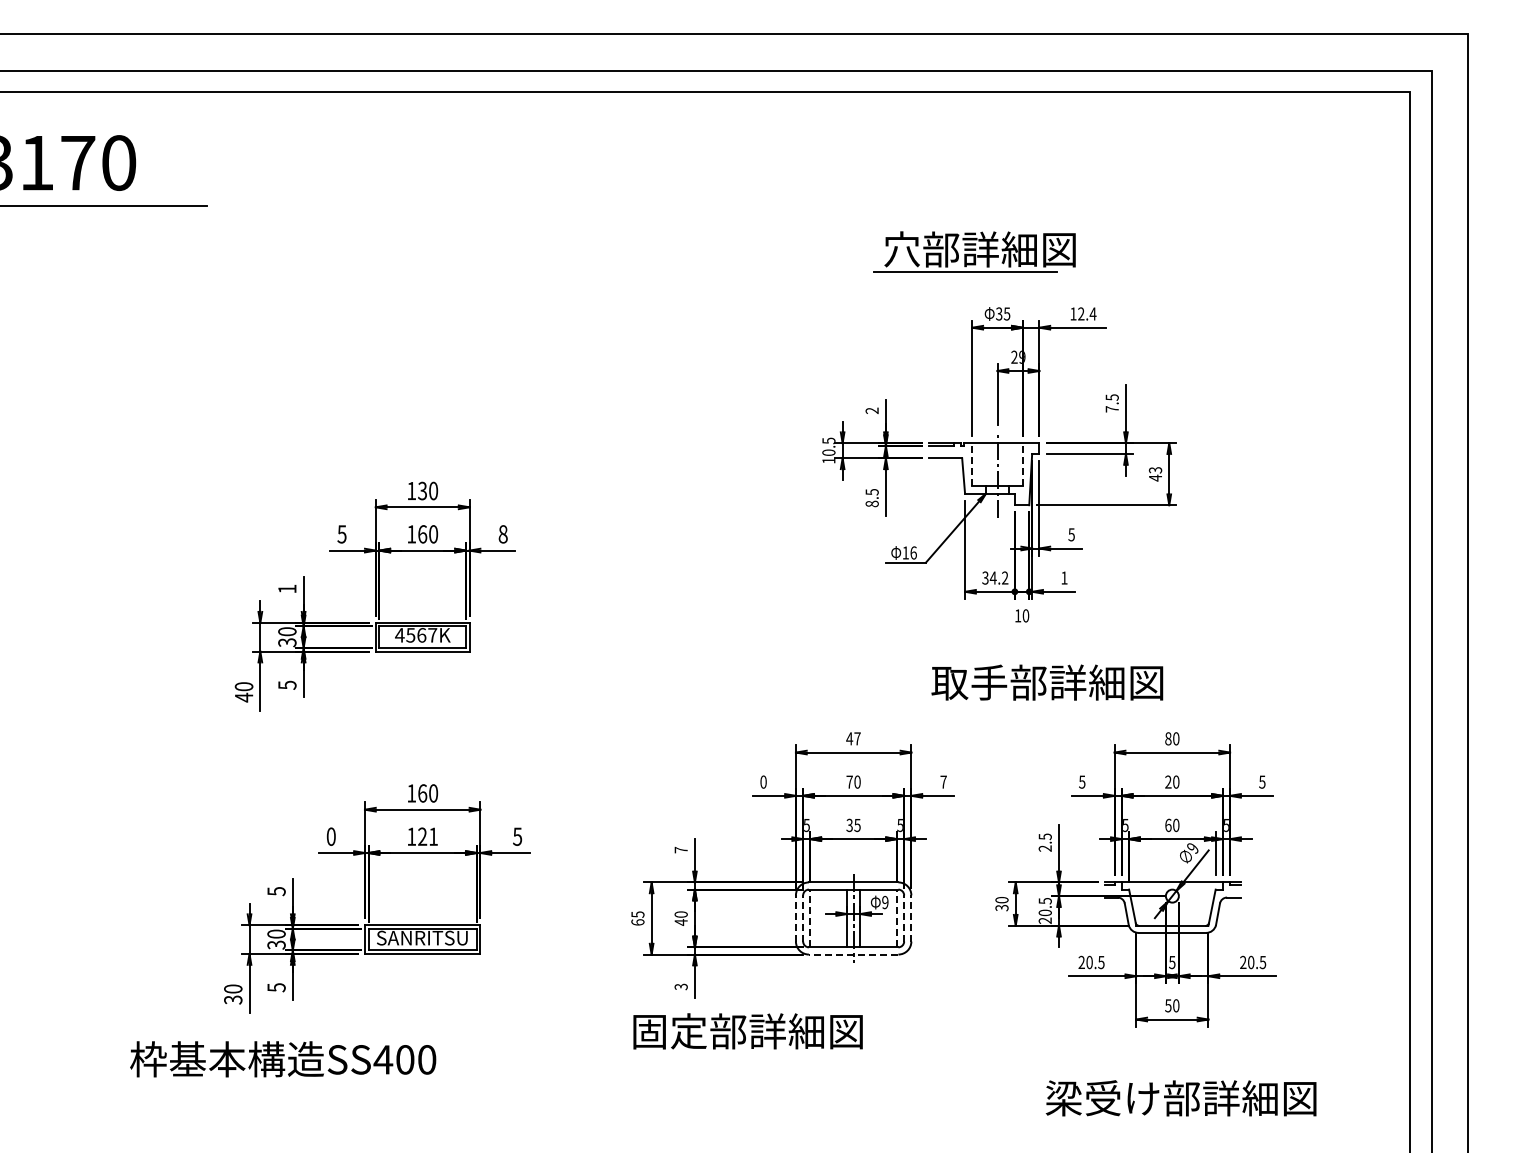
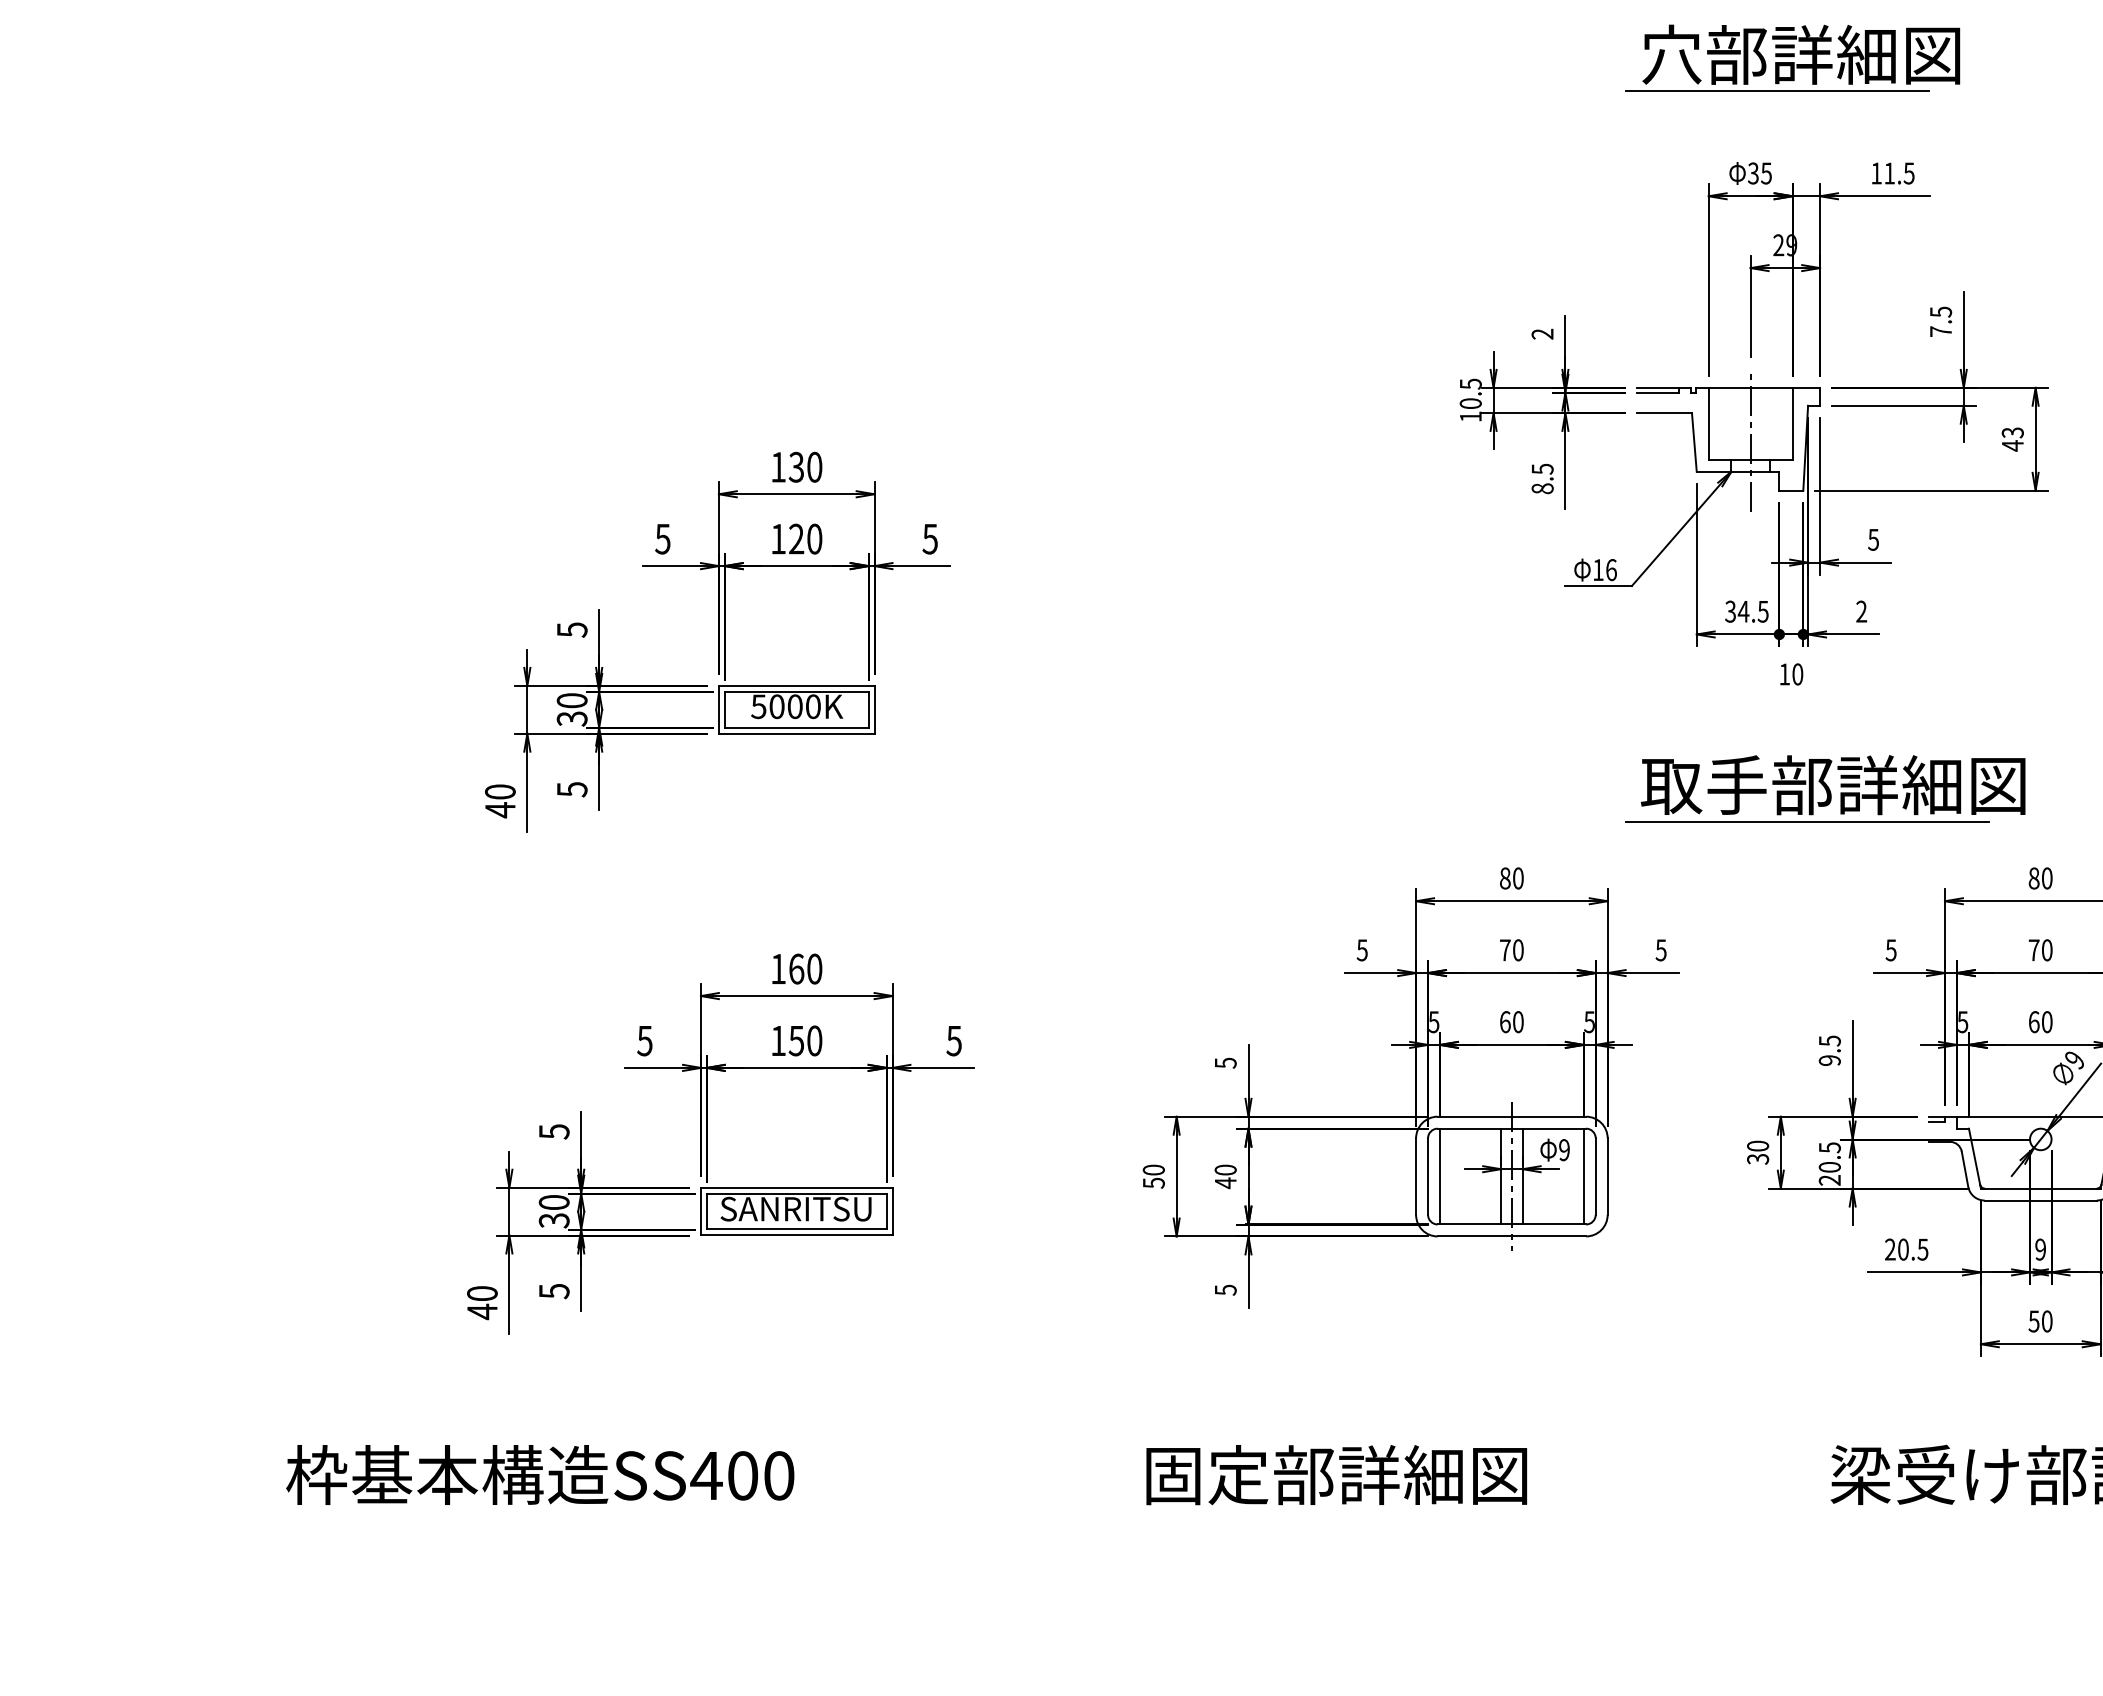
part: (974, 251) -> (1792, 58), moved
text: (1087, 313) -> (1899, 172), 12.4 -> 11.5
line: (972, 464) -> (1709, 423), dashed -> solid
line: (1022, 464) -> (1792, 423), dashed -> solid
text: (422, 534) -> (796, 539), 160 -> 120
text: (502, 534) -> (929, 539), 8 -> 5
text: (1005, 577) -> (1763, 610), 34.2 -> 34.5
text: (1064, 577) -> (1861, 610), 1 -> 2
text: (287, 588) -> (572, 628), 1 -> 5
text: (416, 635) -> (786, 706), 4567K -> 5000K
line: (1031, 704) -> (1806, 821), added
text: (853, 738) -> (1511, 877), 47 -> 80
text: (763, 781) -> (1362, 949), 0 -> 5
text: (943, 781) -> (1660, 949), 7 -> 5
text: (1168, 781) -> (2034, 949), 20 -> 70
text: (853, 824) -> (1511, 1020), 35 -> 60
text: (330, 836) -> (643, 1040), 0 -> 5
text: (428, 836) -> (806, 1040), 121 -> 150
text: (1045, 848) -> (1830, 1060), 2.5 -> 9.5
text: (680, 849) -> (1224, 1062), 7 -> 5
text: (637, 918) -> (1153, 1176), 65 -> 50
line: (795, 918) -> (1415, 1176), dashed -> solid
line: (803, 918) -> (1428, 1176), dashed -> solid
line: (810, 918) -> (1440, 1176), dashed -> solid
line: (896, 918) -> (1582, 1176), dashed -> solid
line: (904, 918) -> (1596, 1176), dashed -> solid
line: (911, 918) -> (1607, 1176), dashed -> solid
line: (853, 954) -> (1511, 1236), dashed -> solid
text: (1172, 961) -> (2040, 1247), 5 -> 9
text: (680, 986) -> (1224, 1289), 3 -> 5
text: (233, 999) -> (482, 1311), 30 -> 40
text: (747, 1031) -> (1335, 1475), moved
text: (283, 1059) -> (540, 1475), moved

